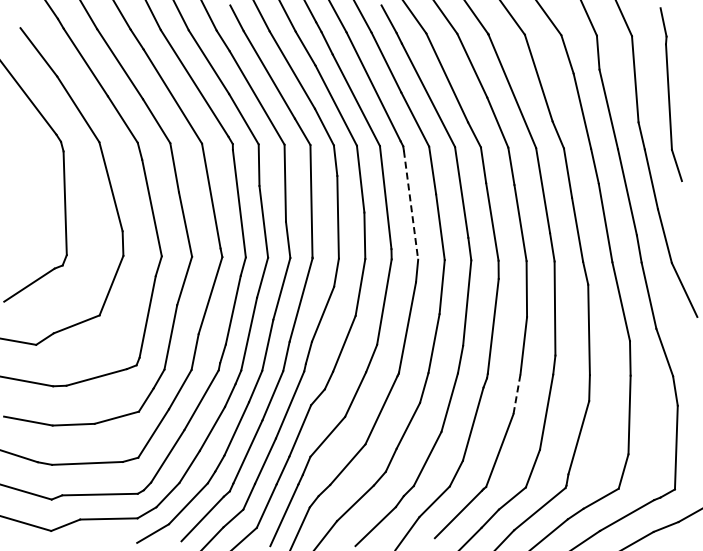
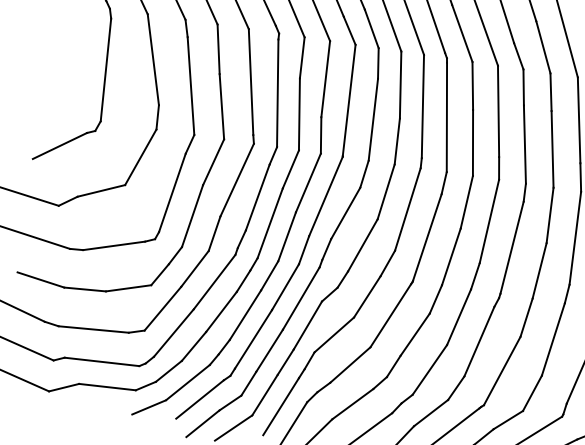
line: (411, 205) -> (447, 117), dashed -> solid
line: (517, 393) -> (527, 317), dashed -> solid

